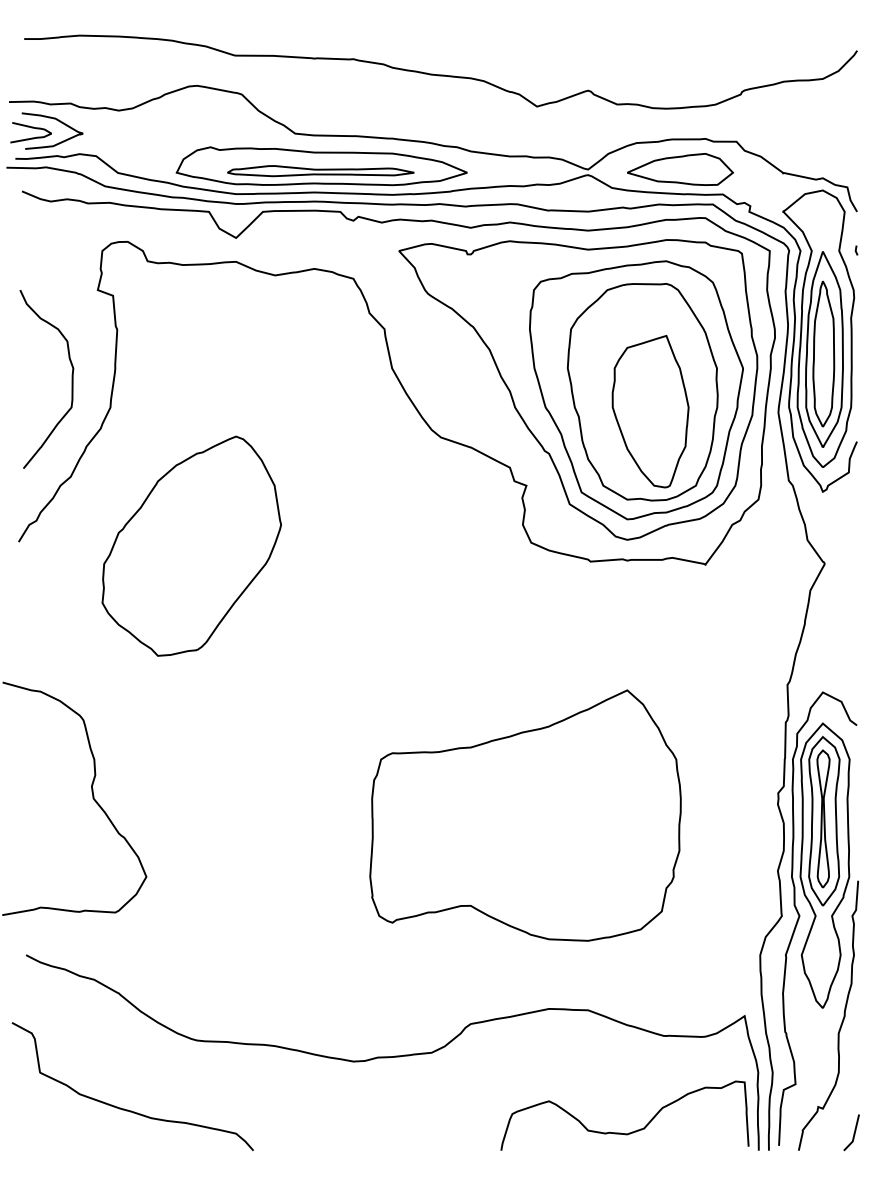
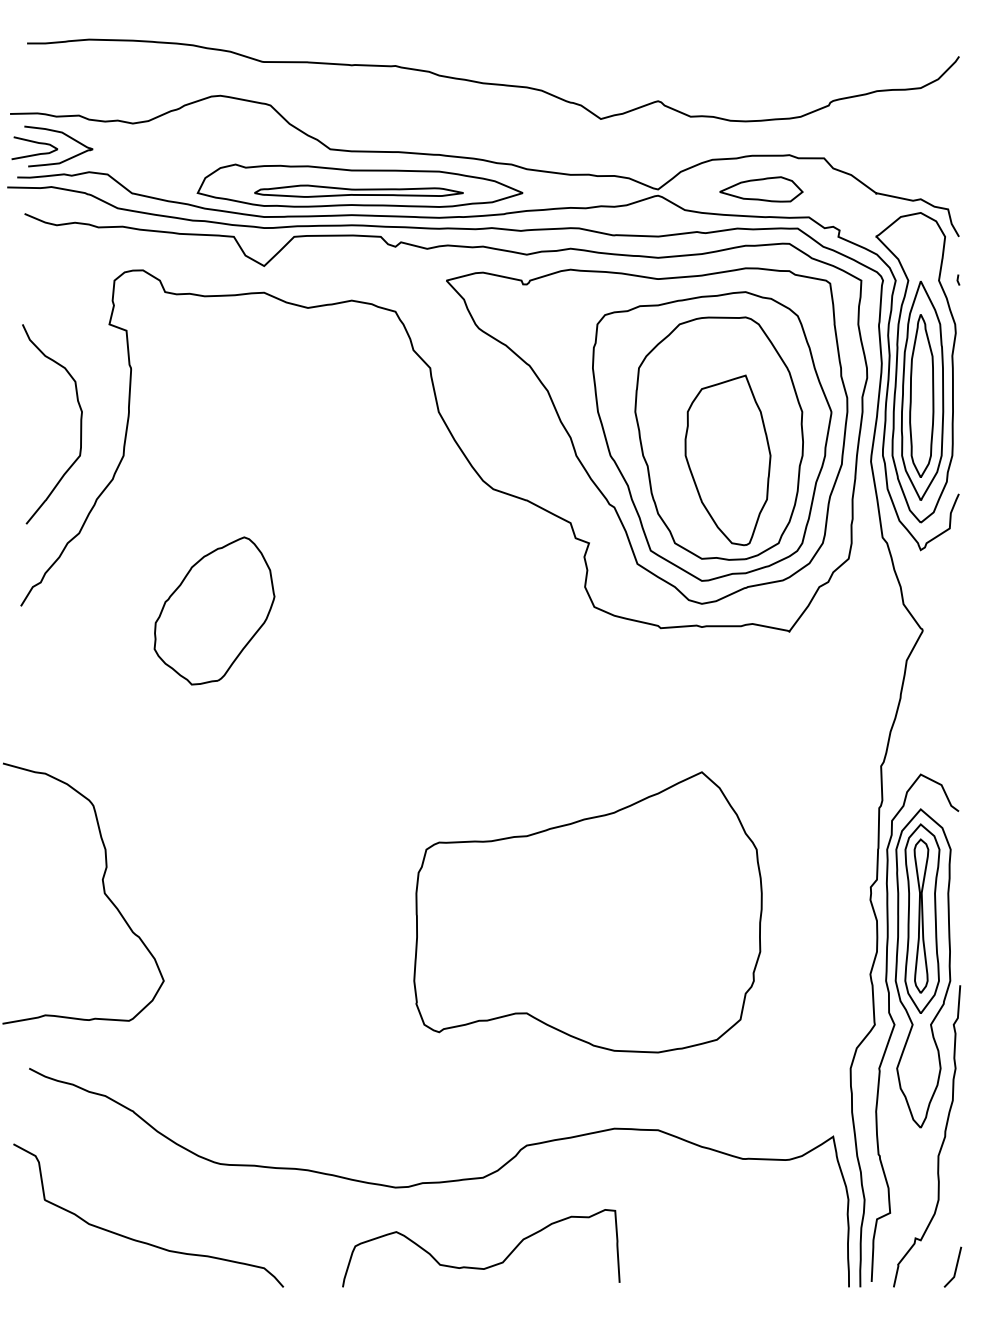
part: (680, 169) -> (761, 189), size x0.7
part: (191, 545) -> (214, 610), size x0.6
curve: (630, 1132) -> (487, 1266), moved

